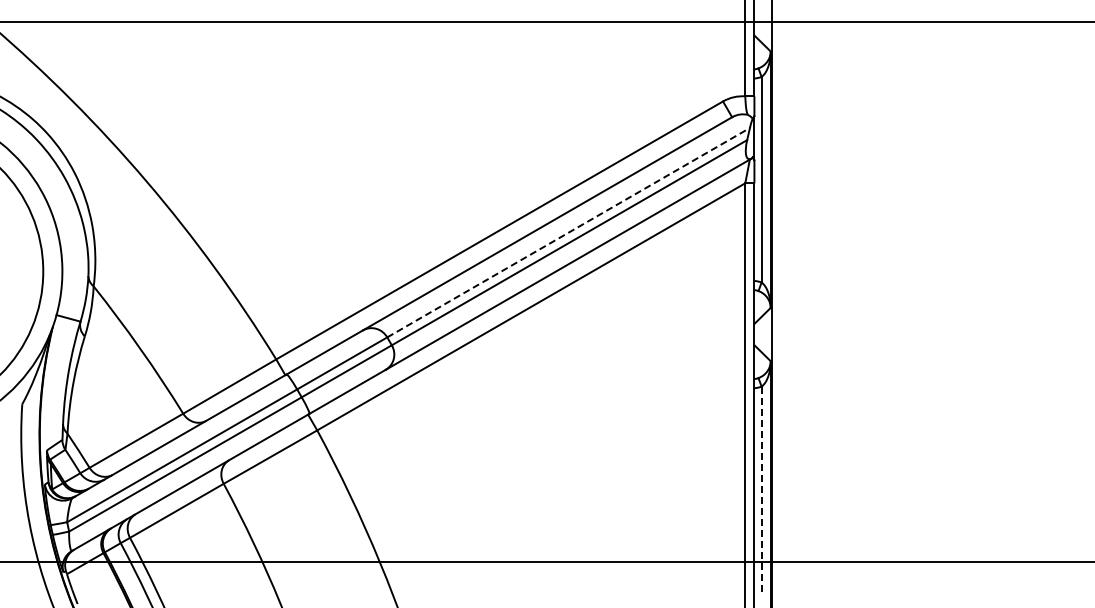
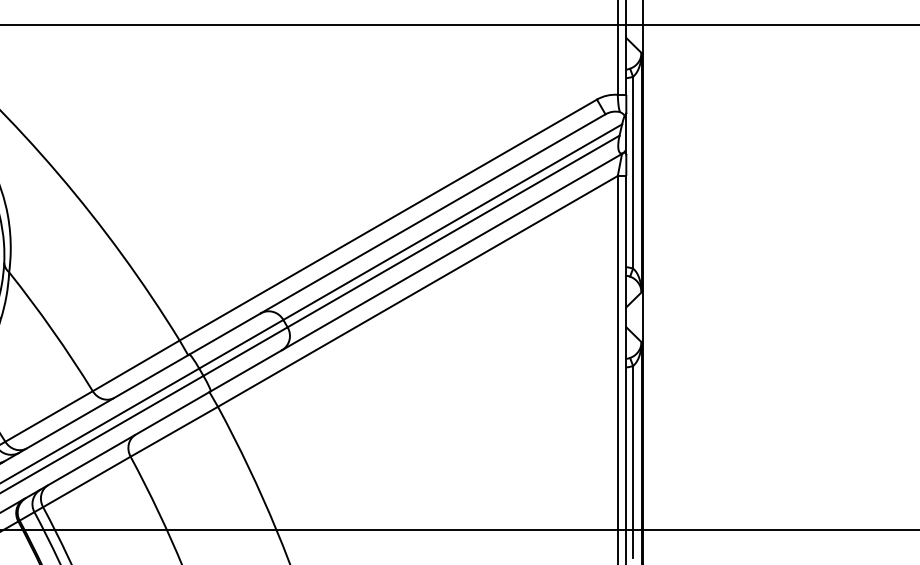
line: (569, 232) -> (453, 221), dashed -> solid
line: (761, 489) -> (632, 462), dashed -> solid

